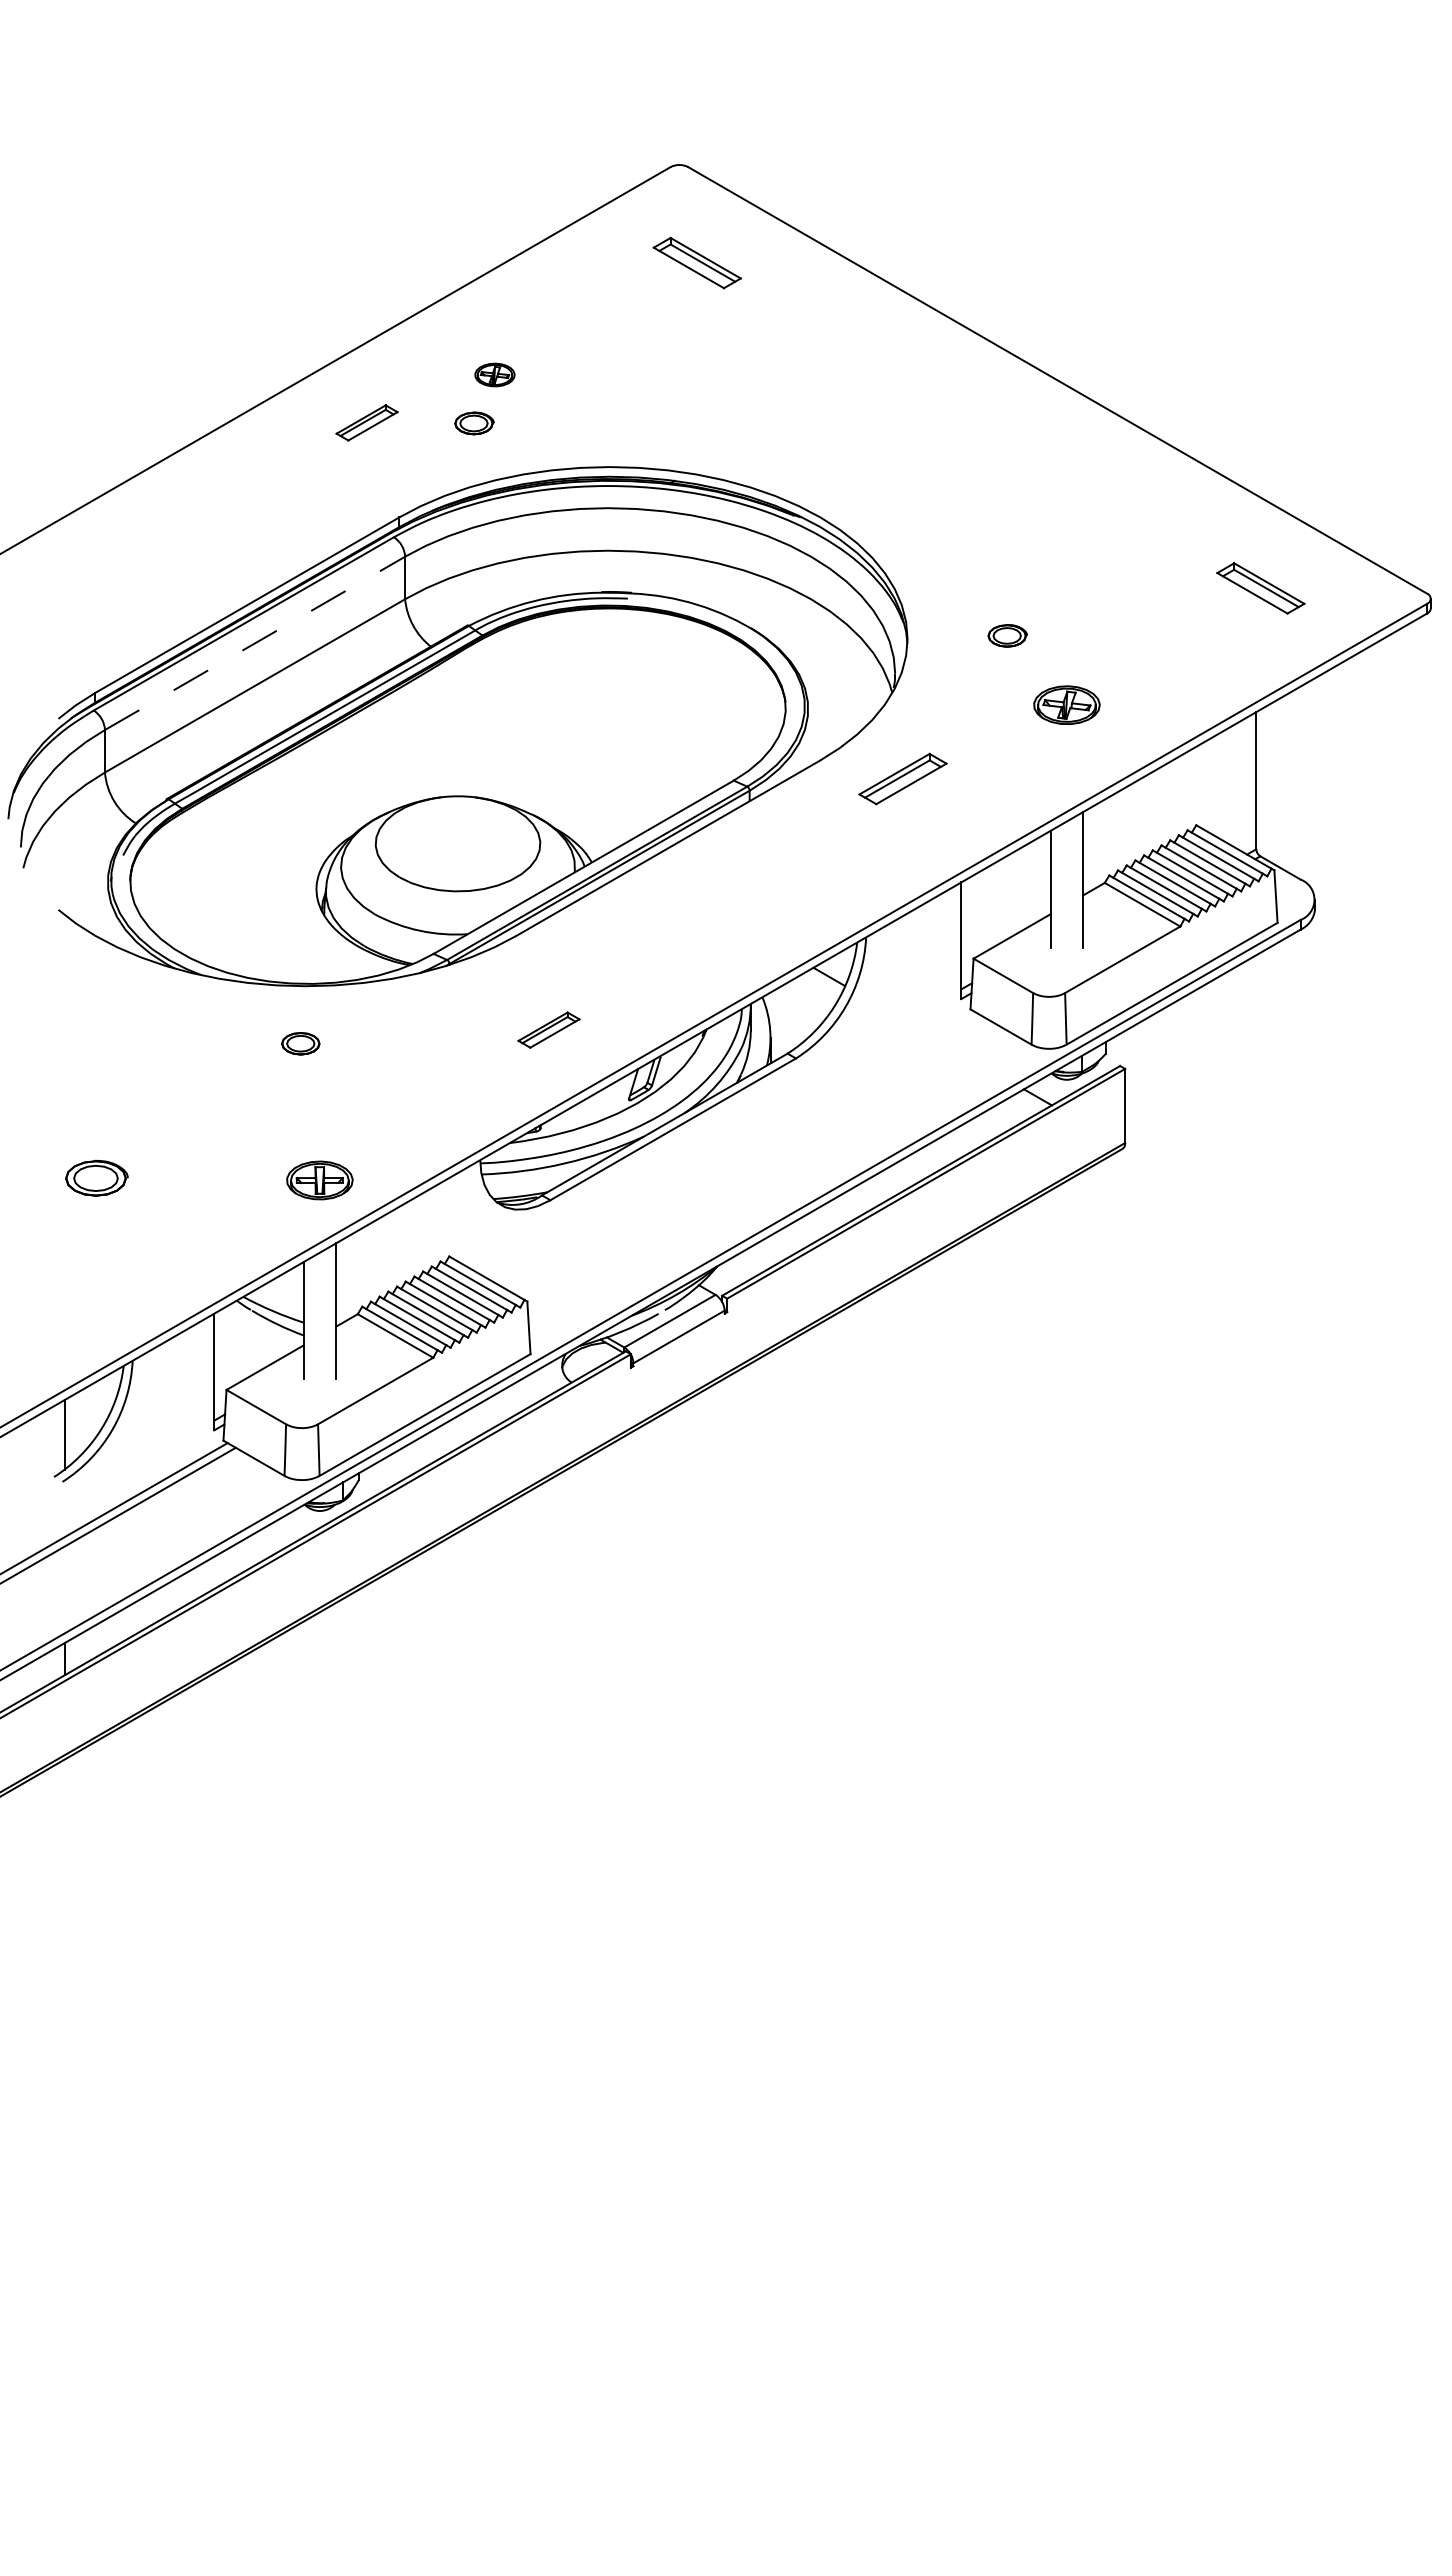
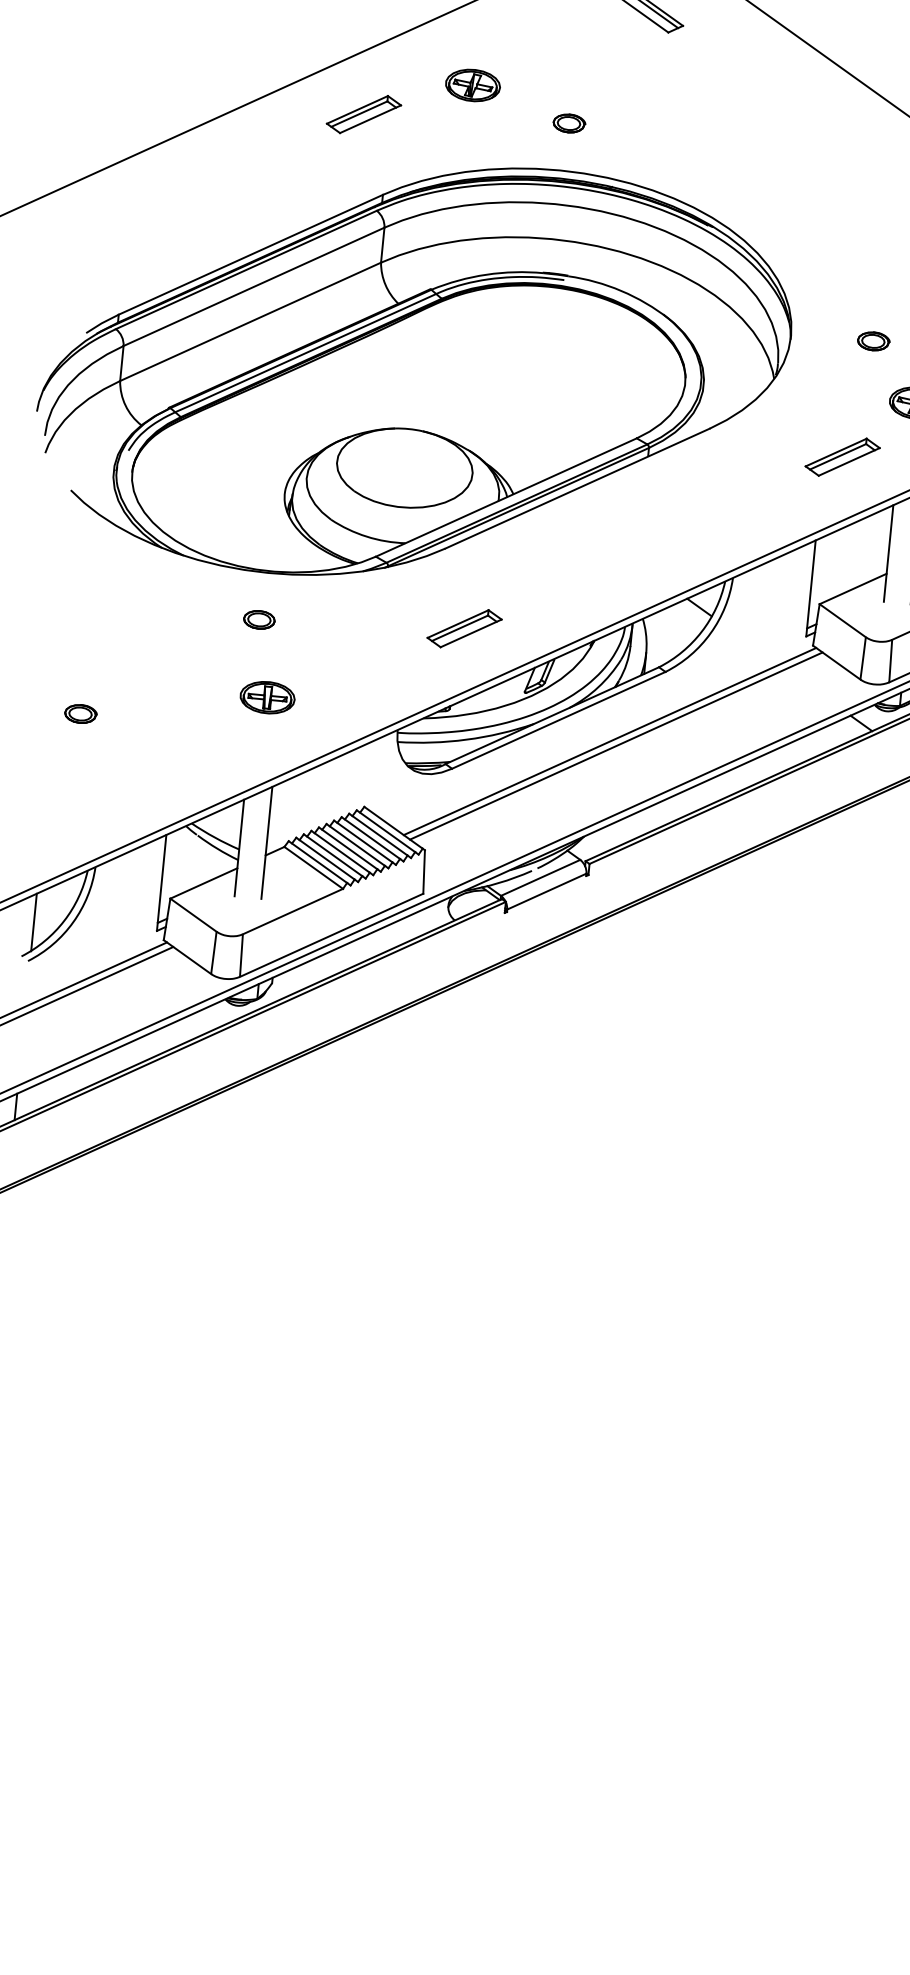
part: (494, 374) -> (472, 85), size x1.67
part: (366, 422) -> (363, 114), size x1.43
part: (474, 423) -> (569, 123), moved
line: (255, 643) -> (254, 287), dashed -> solid
part: (902, 778) -> (842, 456), moved
part: (548, 1029) -> (464, 628), size x1.43
line: (737, 1148) -> (610, 741), added
line: (745, 1153) -> (616, 746), added
part: (97, 1177) -> (81, 713), size x0.62
part: (319, 1180) -> (267, 697), moved

